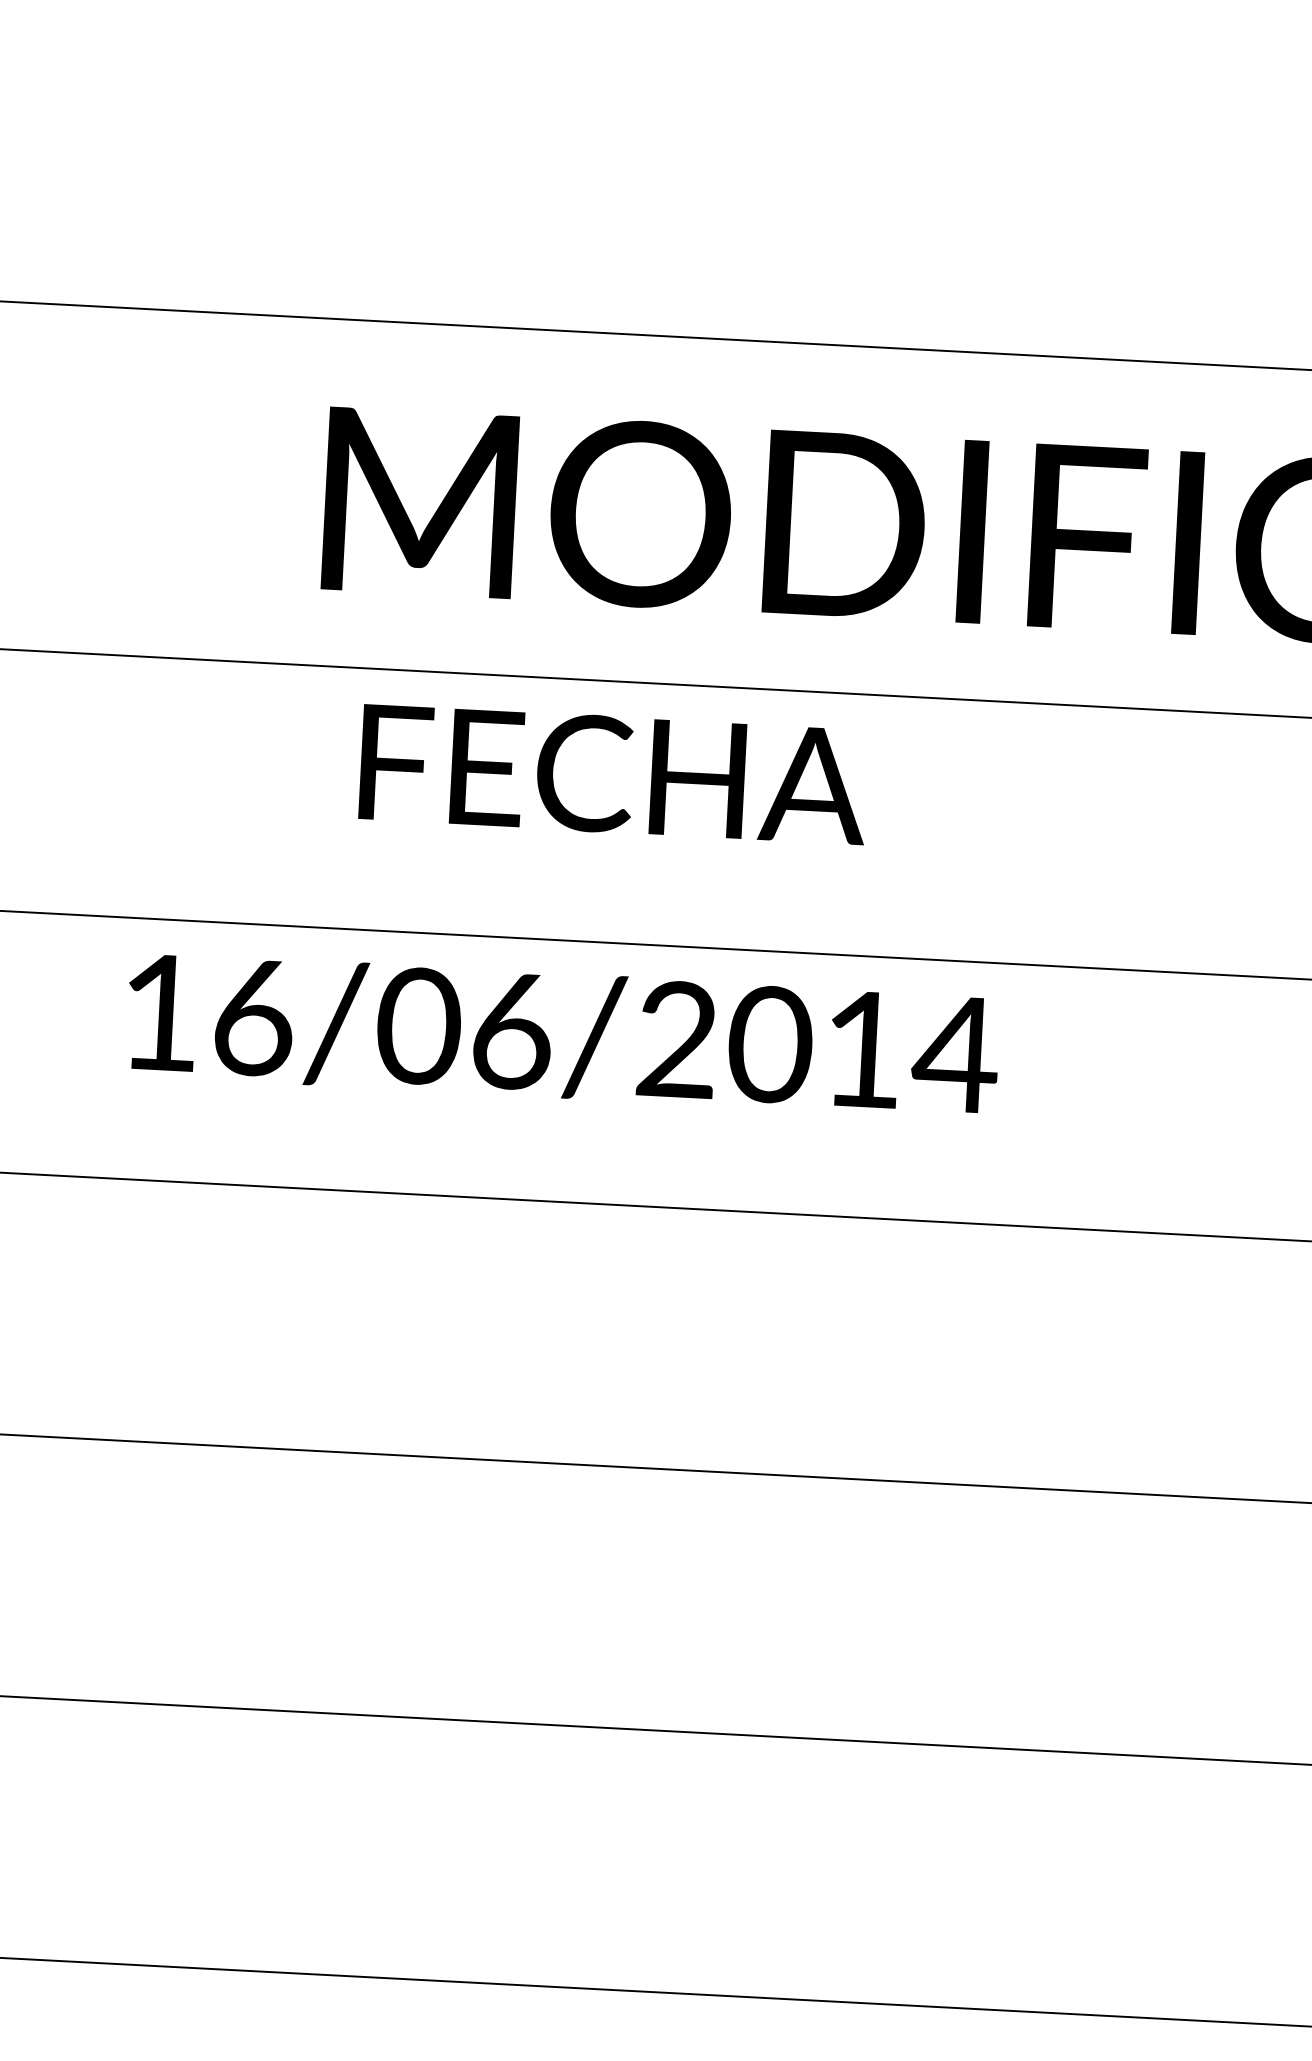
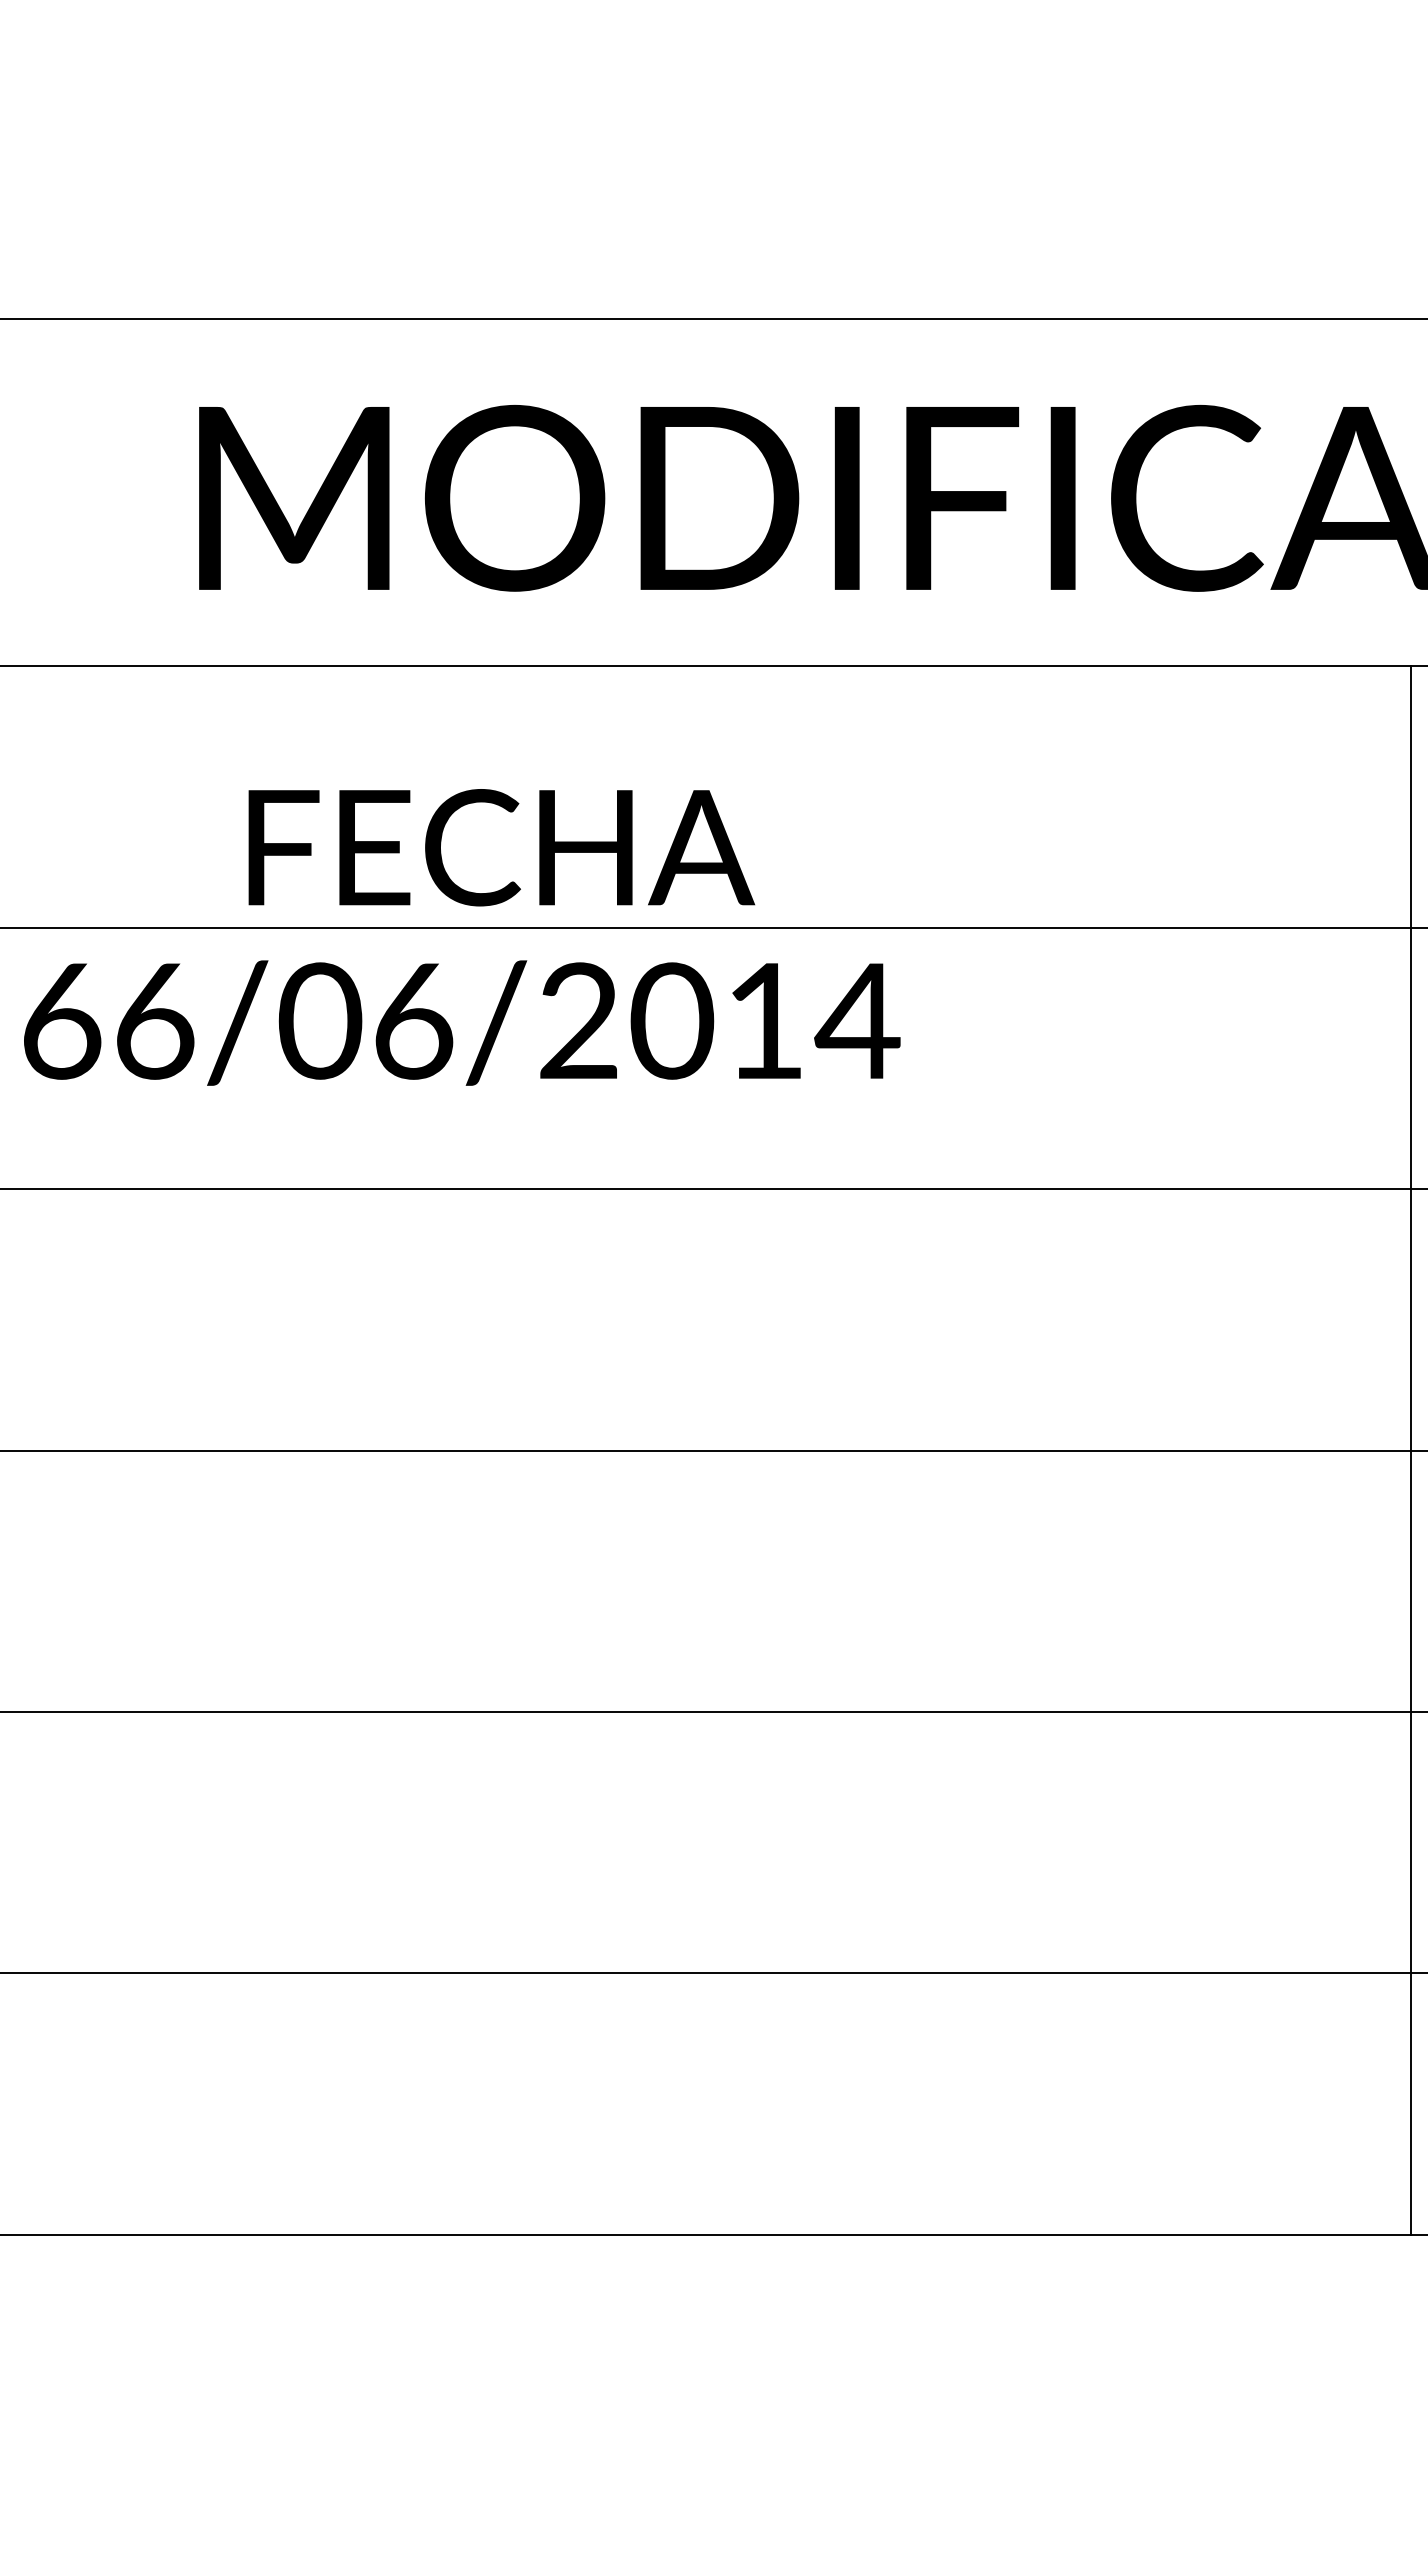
text: (613, 774) -> (501, 847), moved
text: (161, 1013) -> (62, 1021), 16/06/2014 -> 66/06/2014

